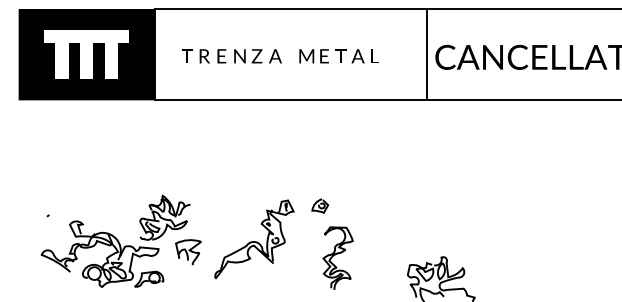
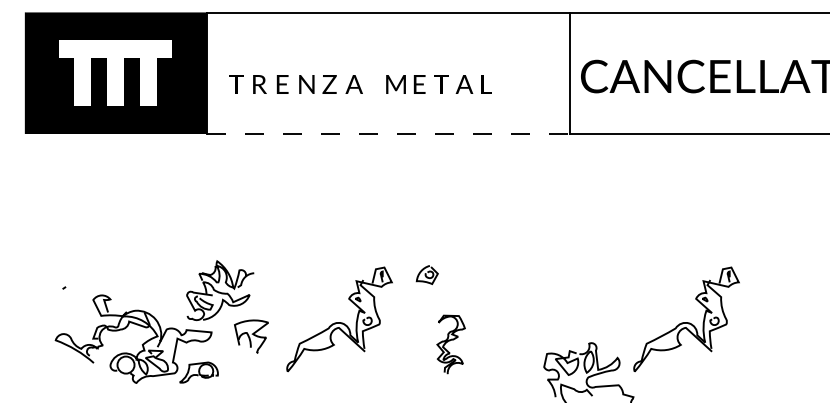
text: (280, 56) -> (360, 84), moved
line: (291, 100) -> (388, 134), solid -> dashed
part: (514, 238) -> (686, 318), added
part: (337, 257) -> (450, 343), size x0.7

